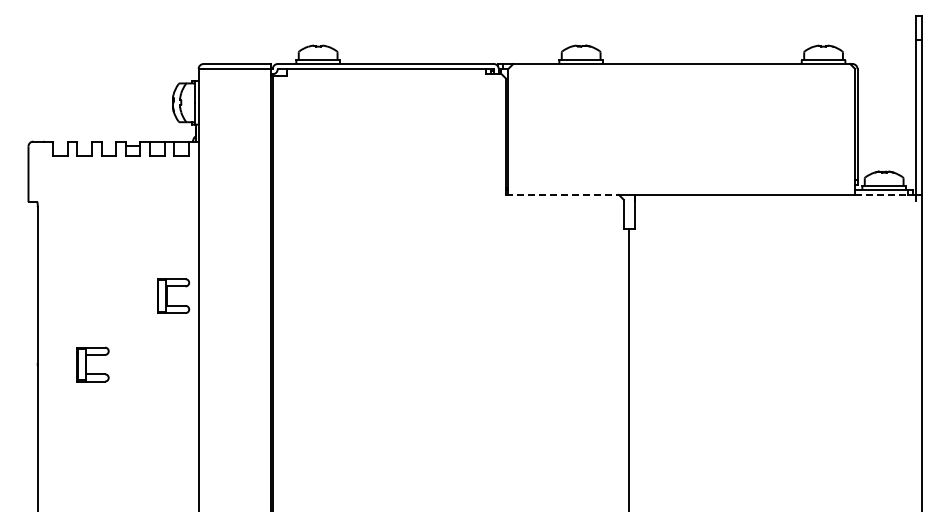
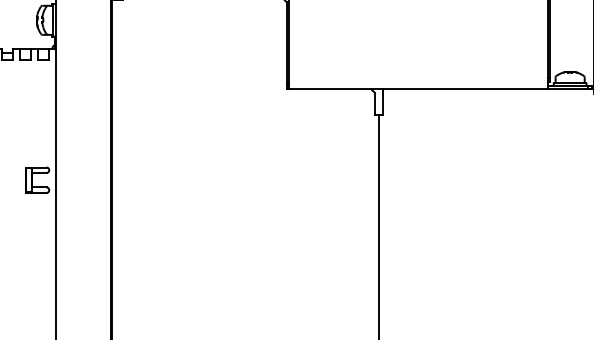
line: (563, 194) -> (329, 89), dashed -> solid
line: (881, 194) -> (568, 89), dashed -> solid
part: (173, 295) -> (37, 179), moved

